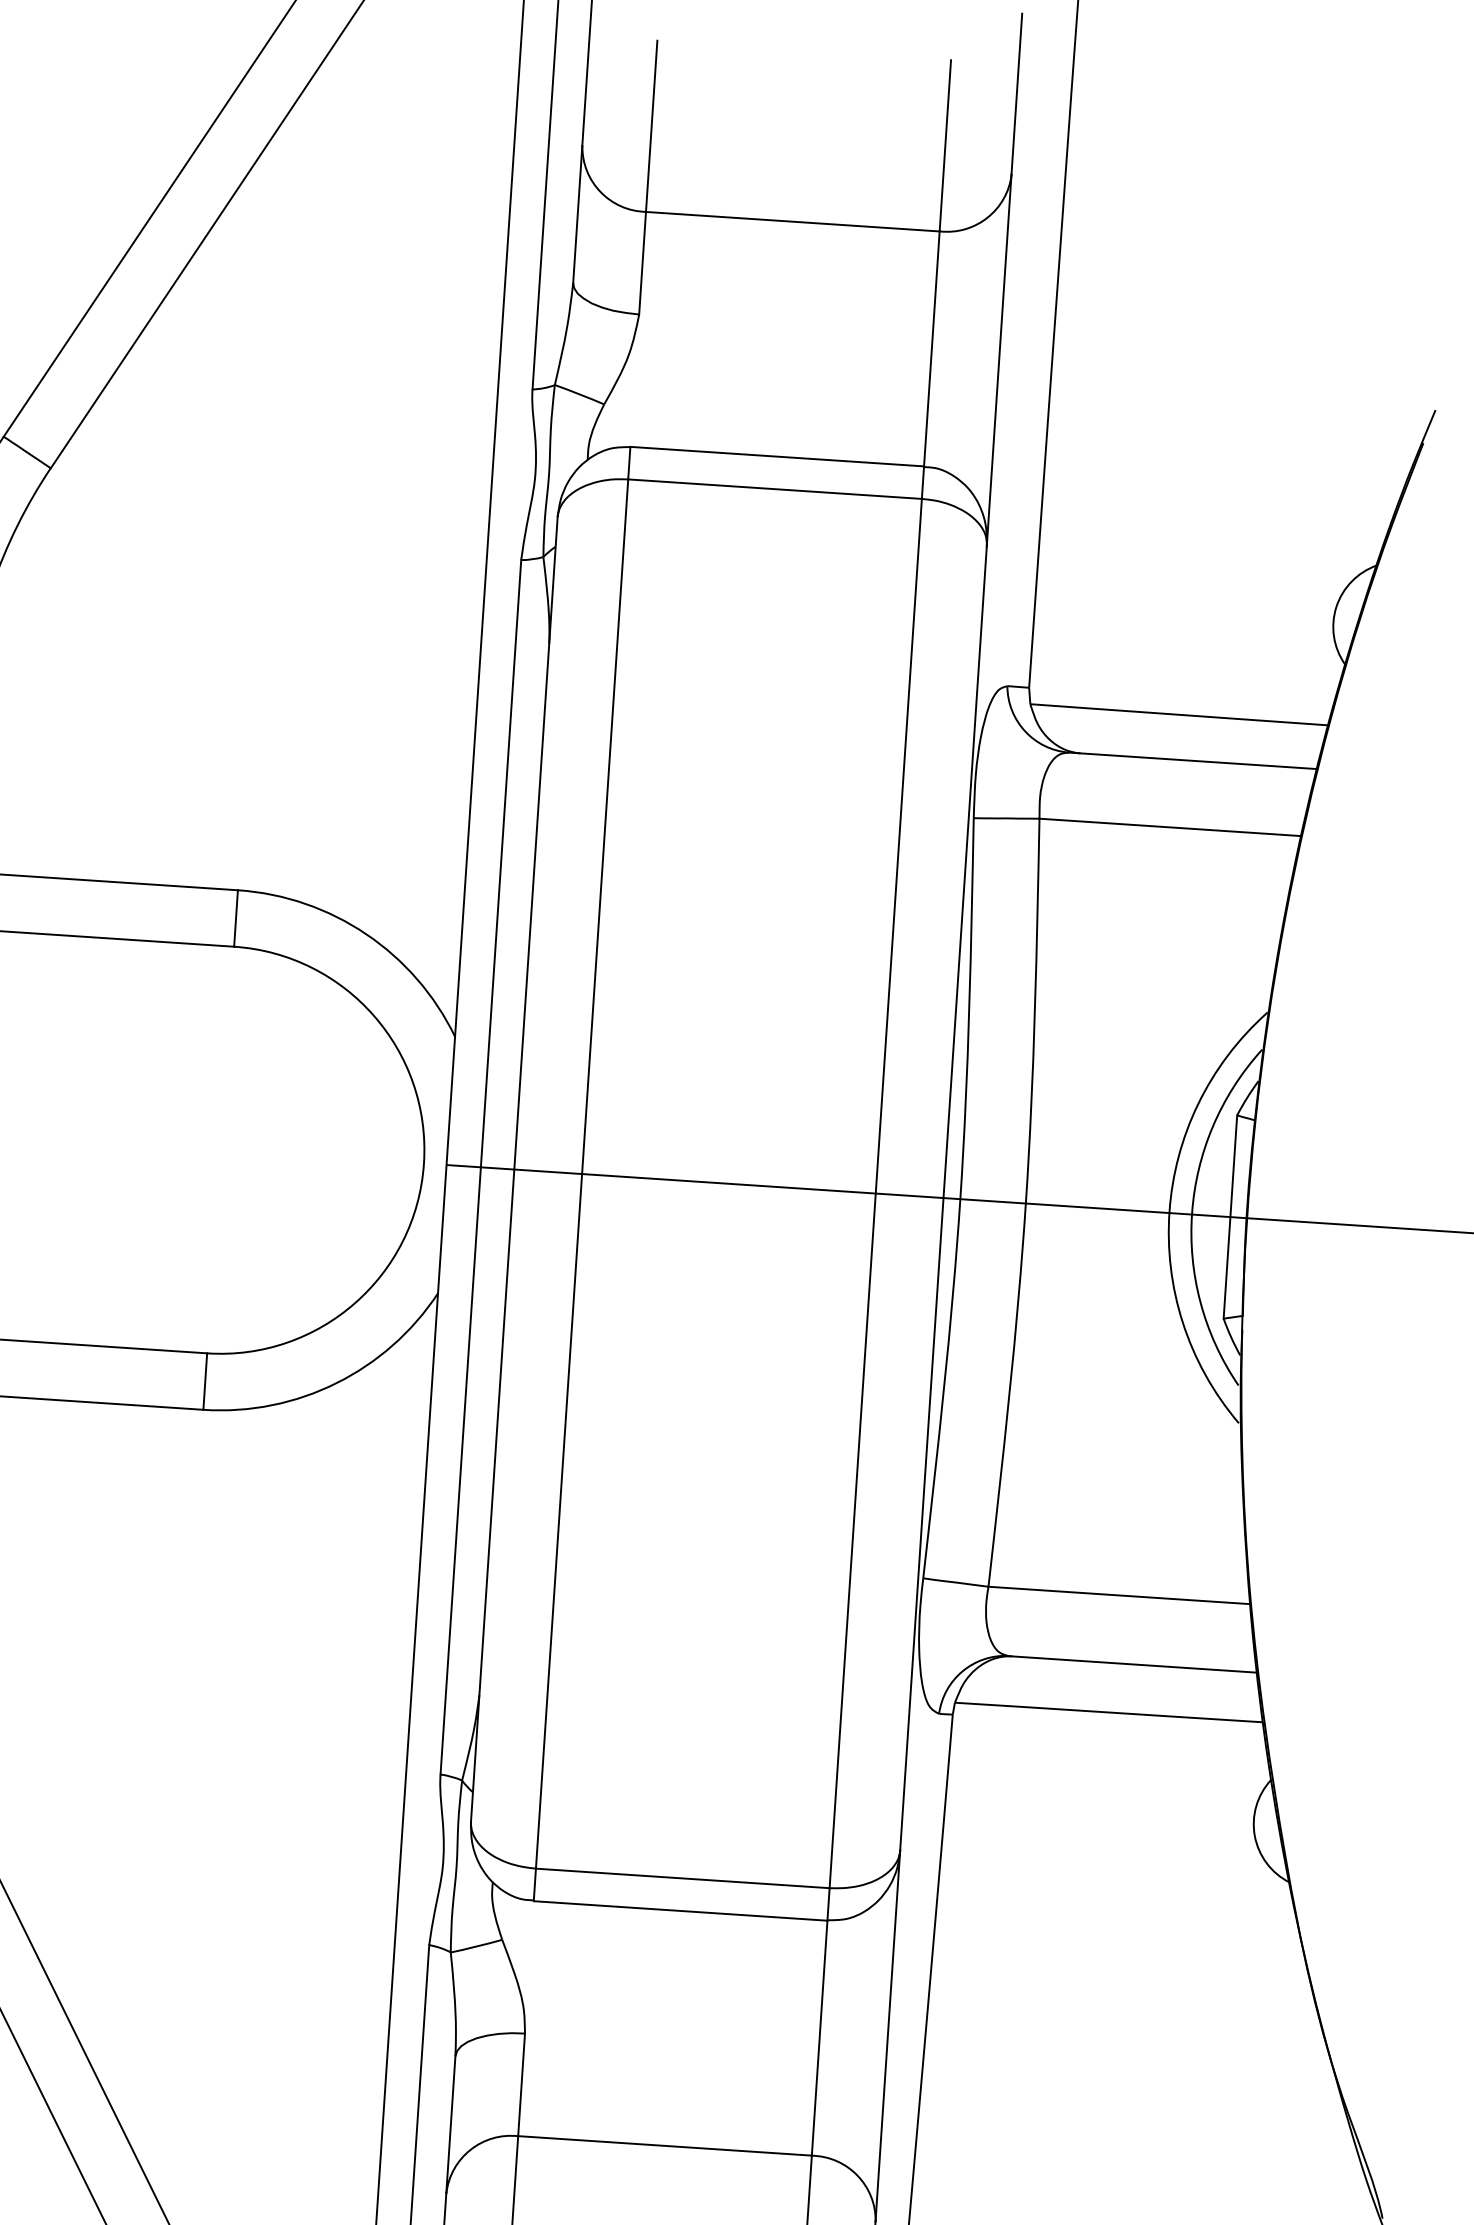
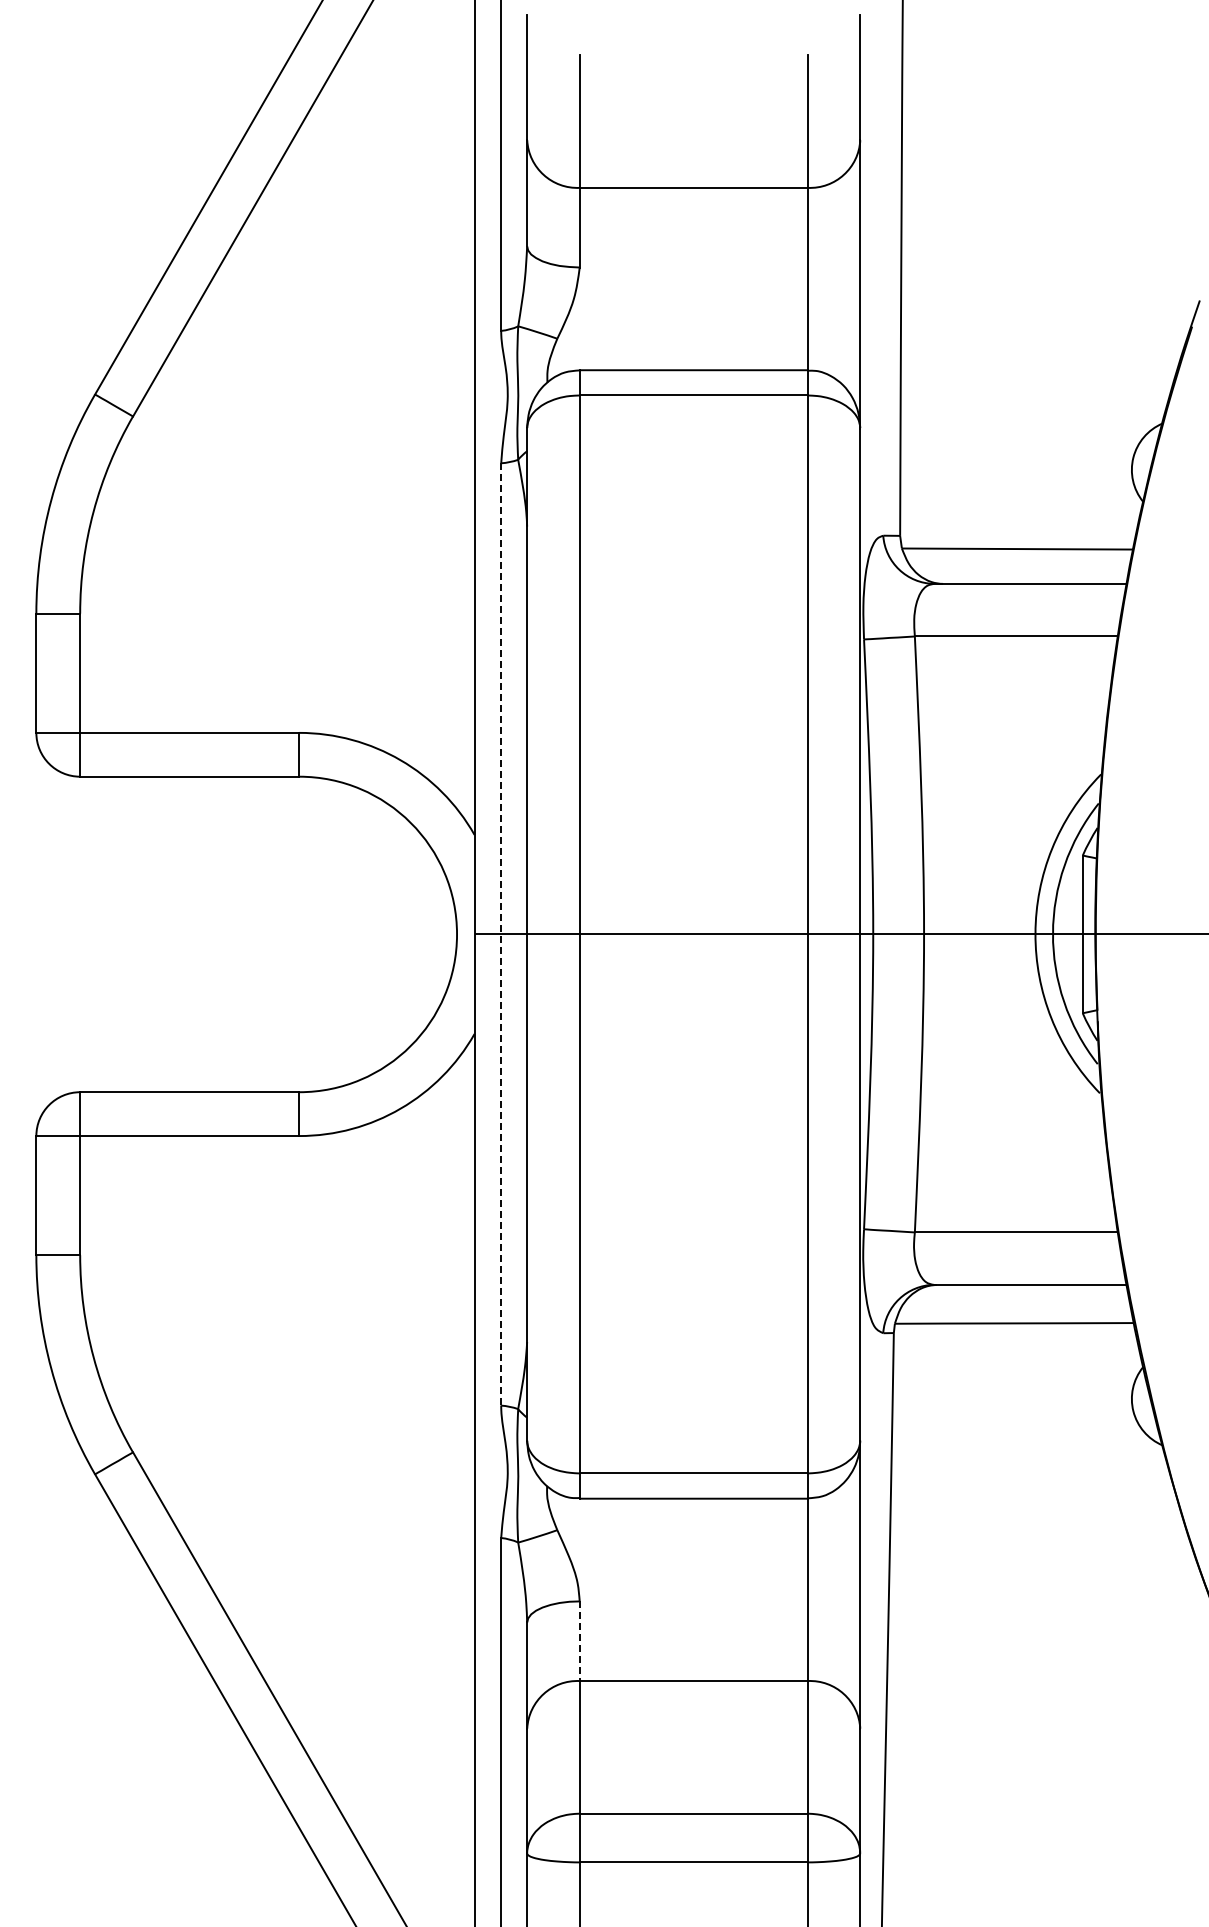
line: (481, 1166) -> (501, 933), solid -> dashed
line: (521, 2085) -> (579, 1641), solid -> dashed

